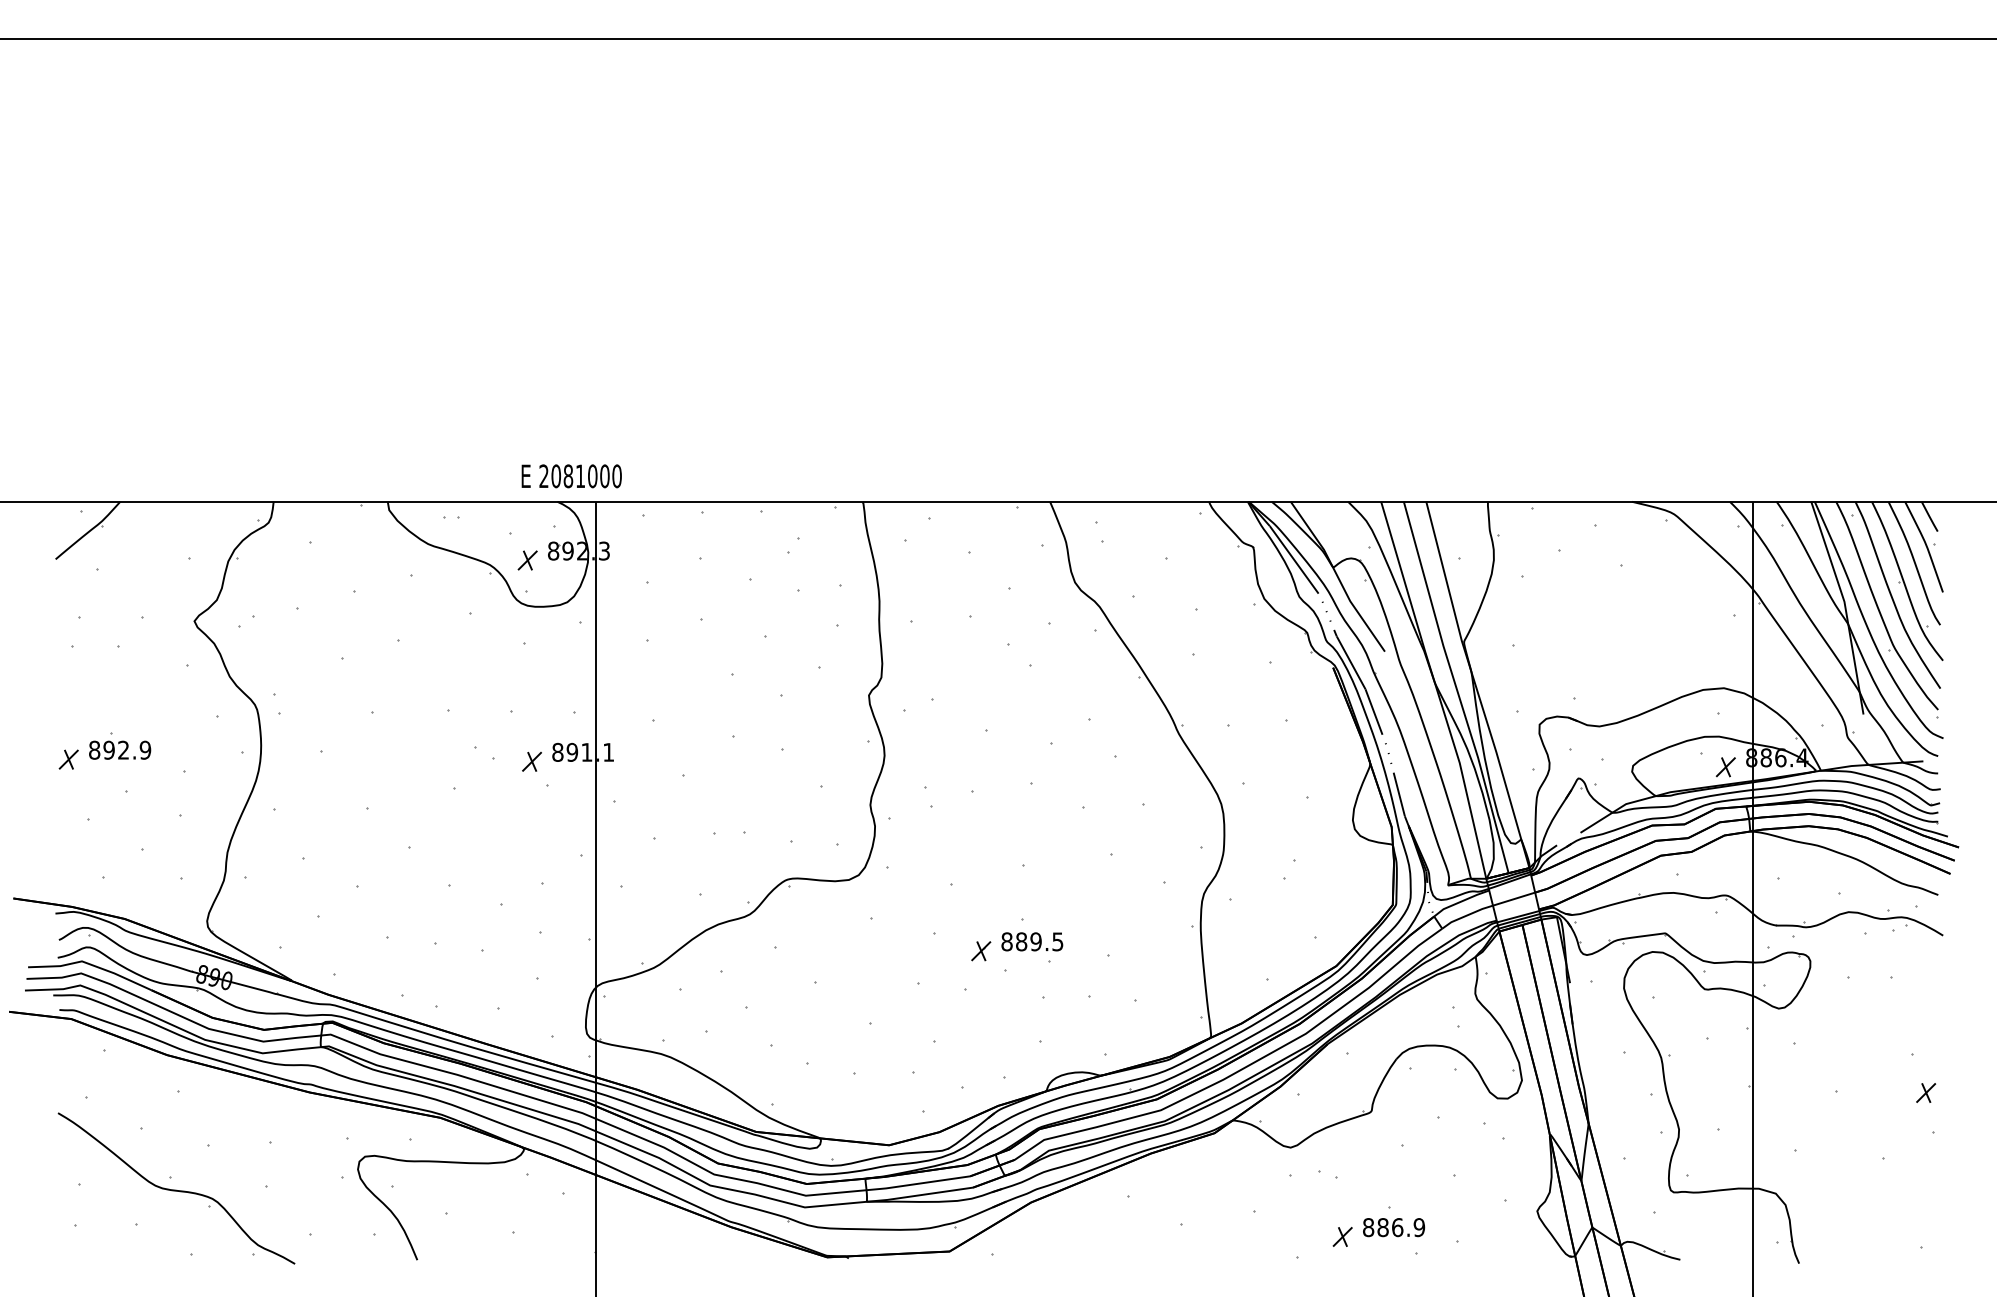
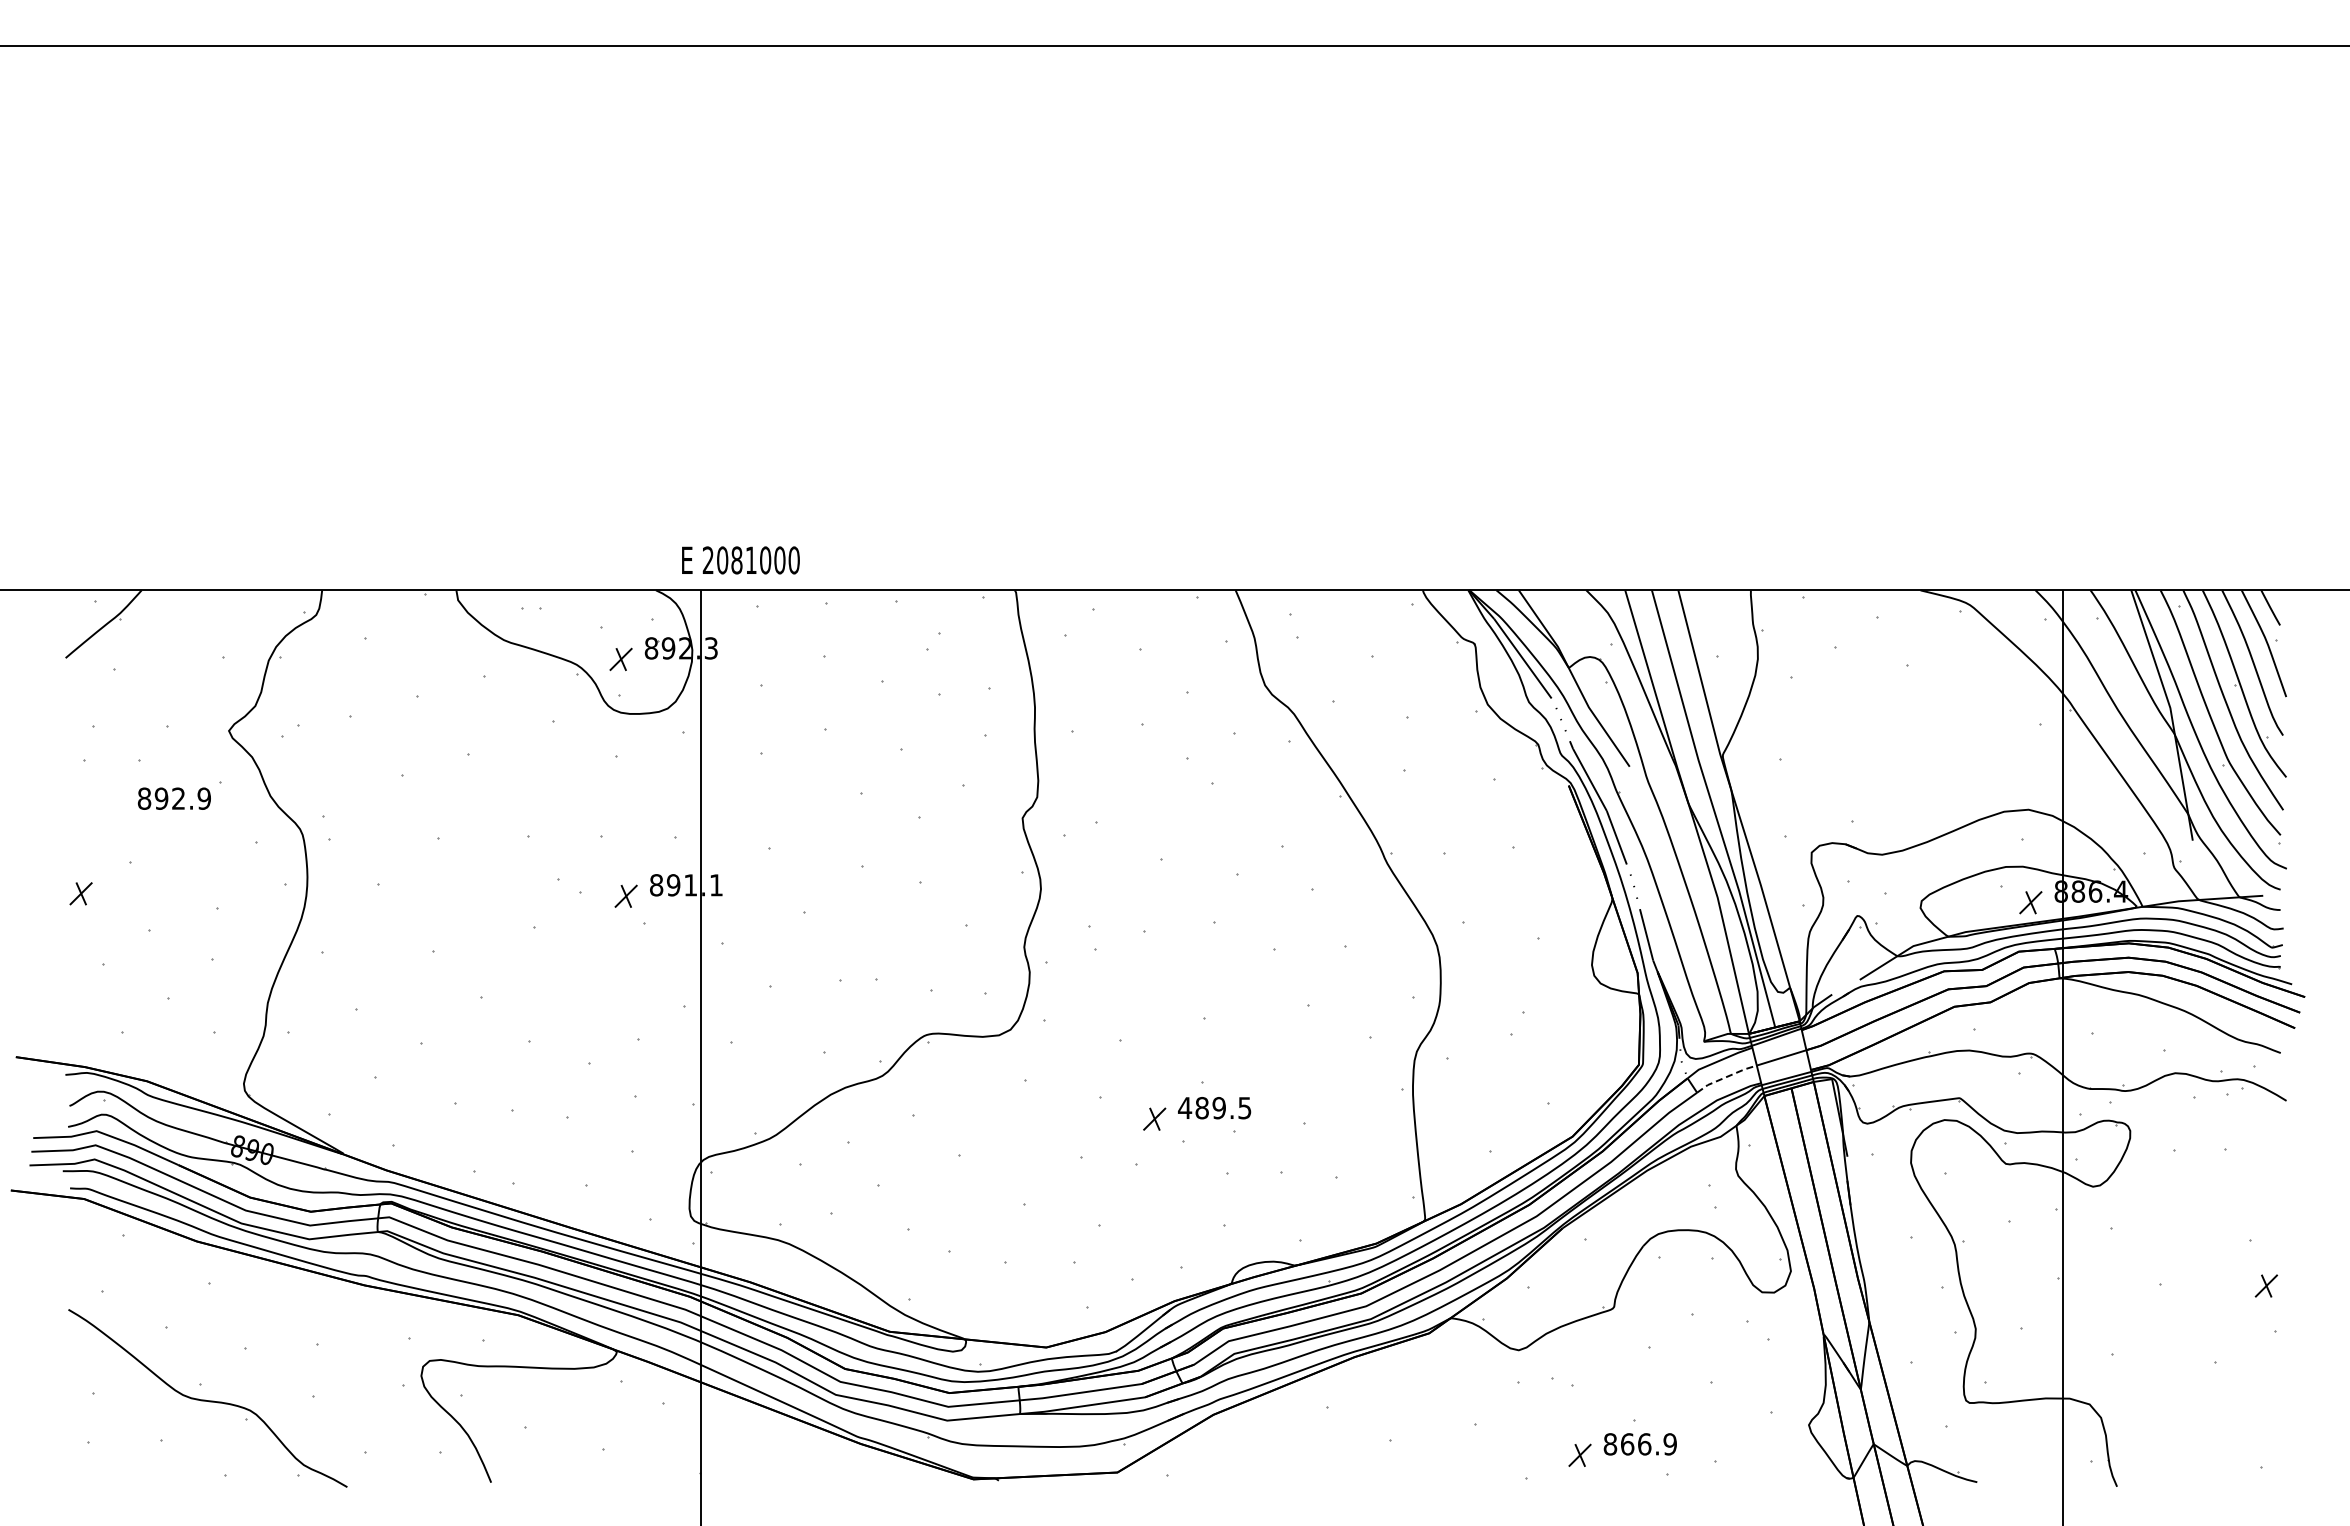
text: (571, 476) -> (740, 560), moved
text: (119, 750) -> (173, 798), moved
line: (1467, 915) -> (1726, 1077), solid -> dashed
text: (1007, 942) -> (1185, 1108), 889.5 -> 489.5
text: (1383, 1227) -> (1627, 1444), 886.9 -> 866.9

